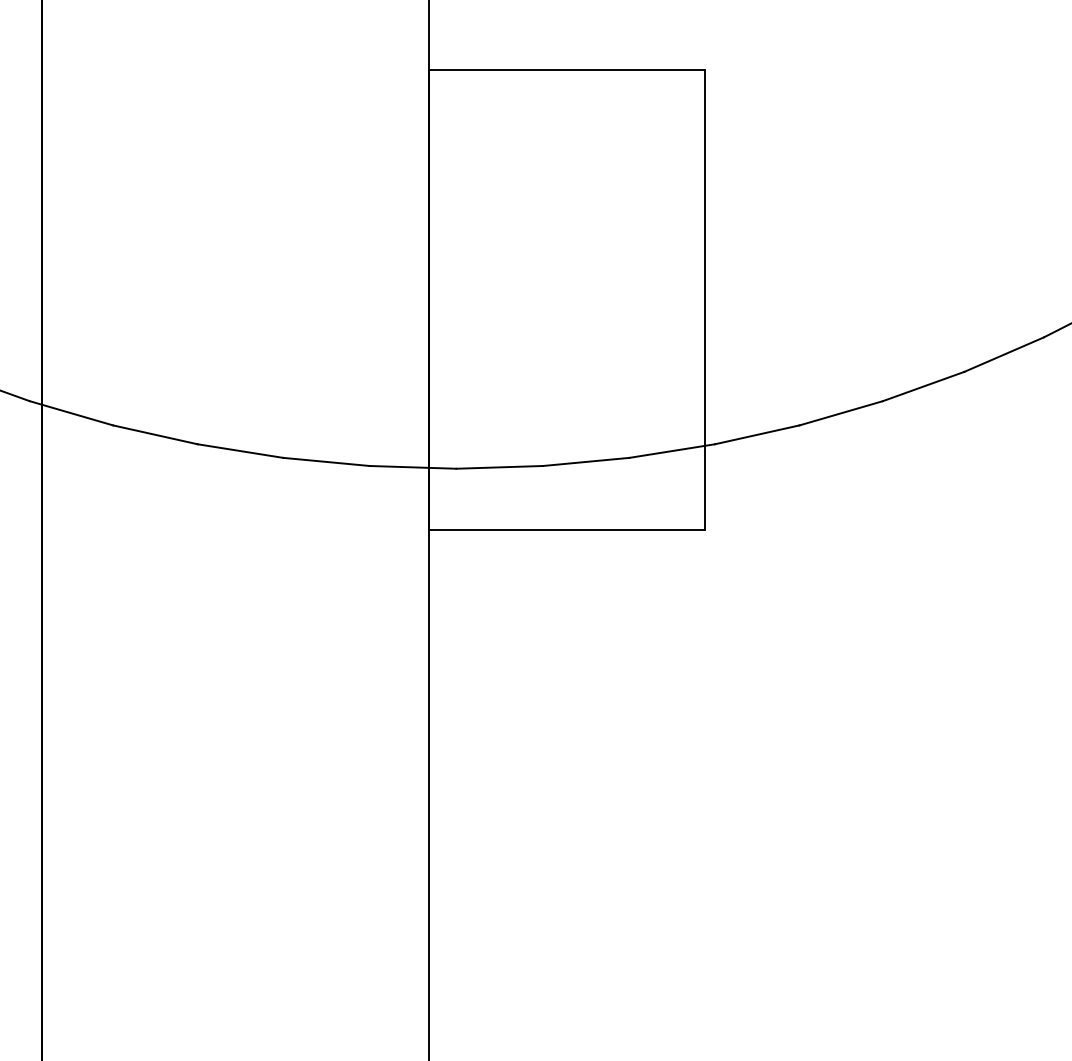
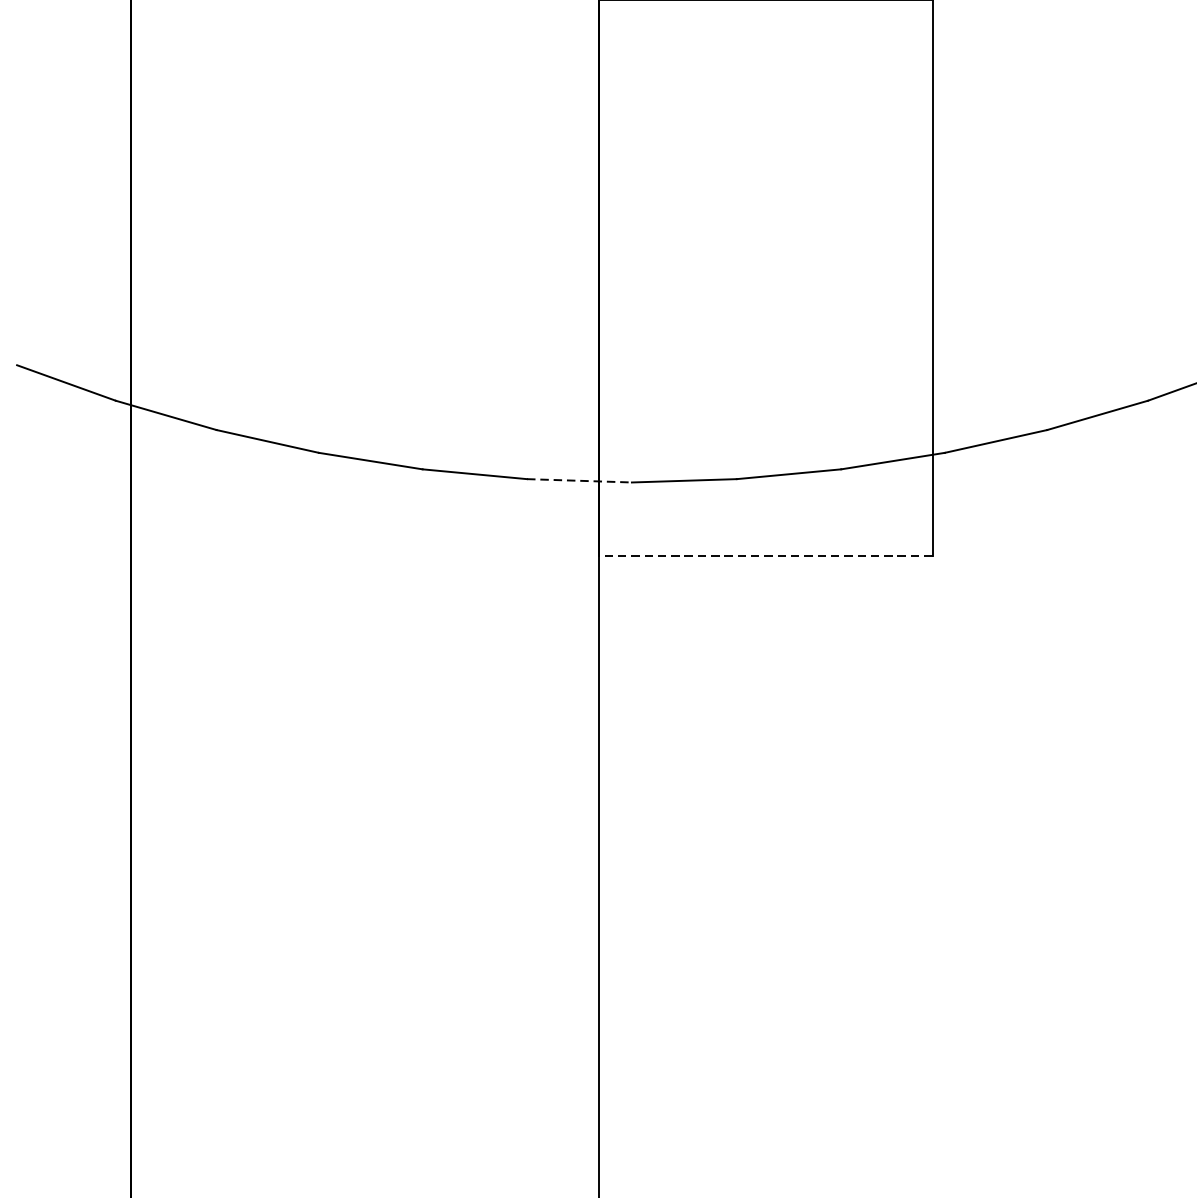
line: (413, 467) -> (580, 480), solid -> dashed
line: (566, 529) -> (765, 555), solid -> dashed

